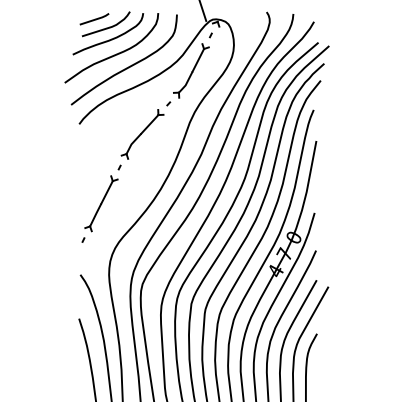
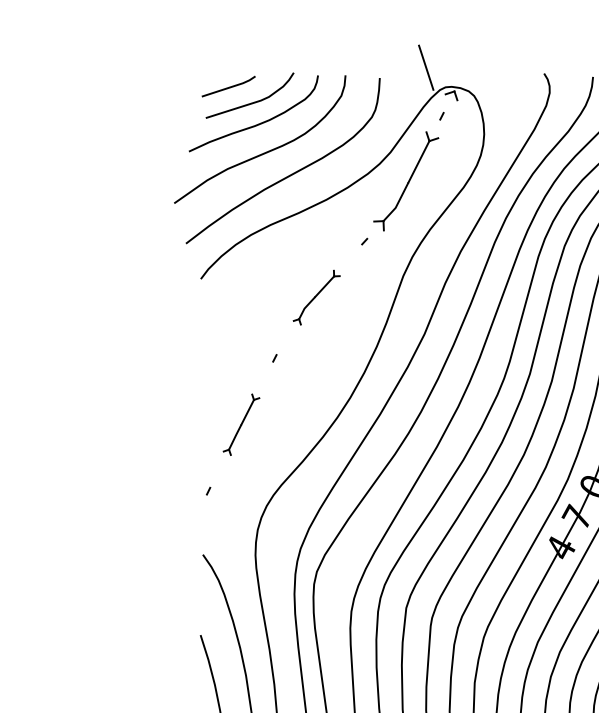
part: (142, 134) -> (316, 297), size x0.6
part: (101, 203) -> (241, 424), size x0.6

